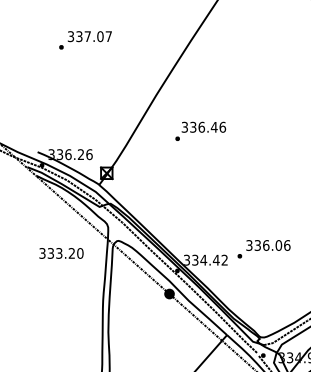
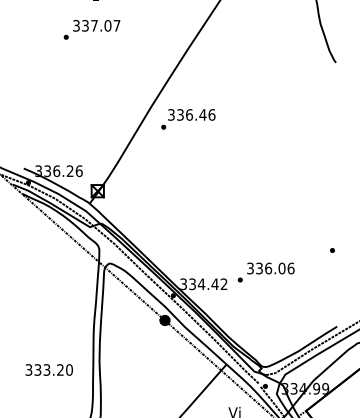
text: (85, 40) -> (91, 29), moved
text: (200, 131) -> (188, 119), moved
text: (60, 252) -> (48, 369), moved

